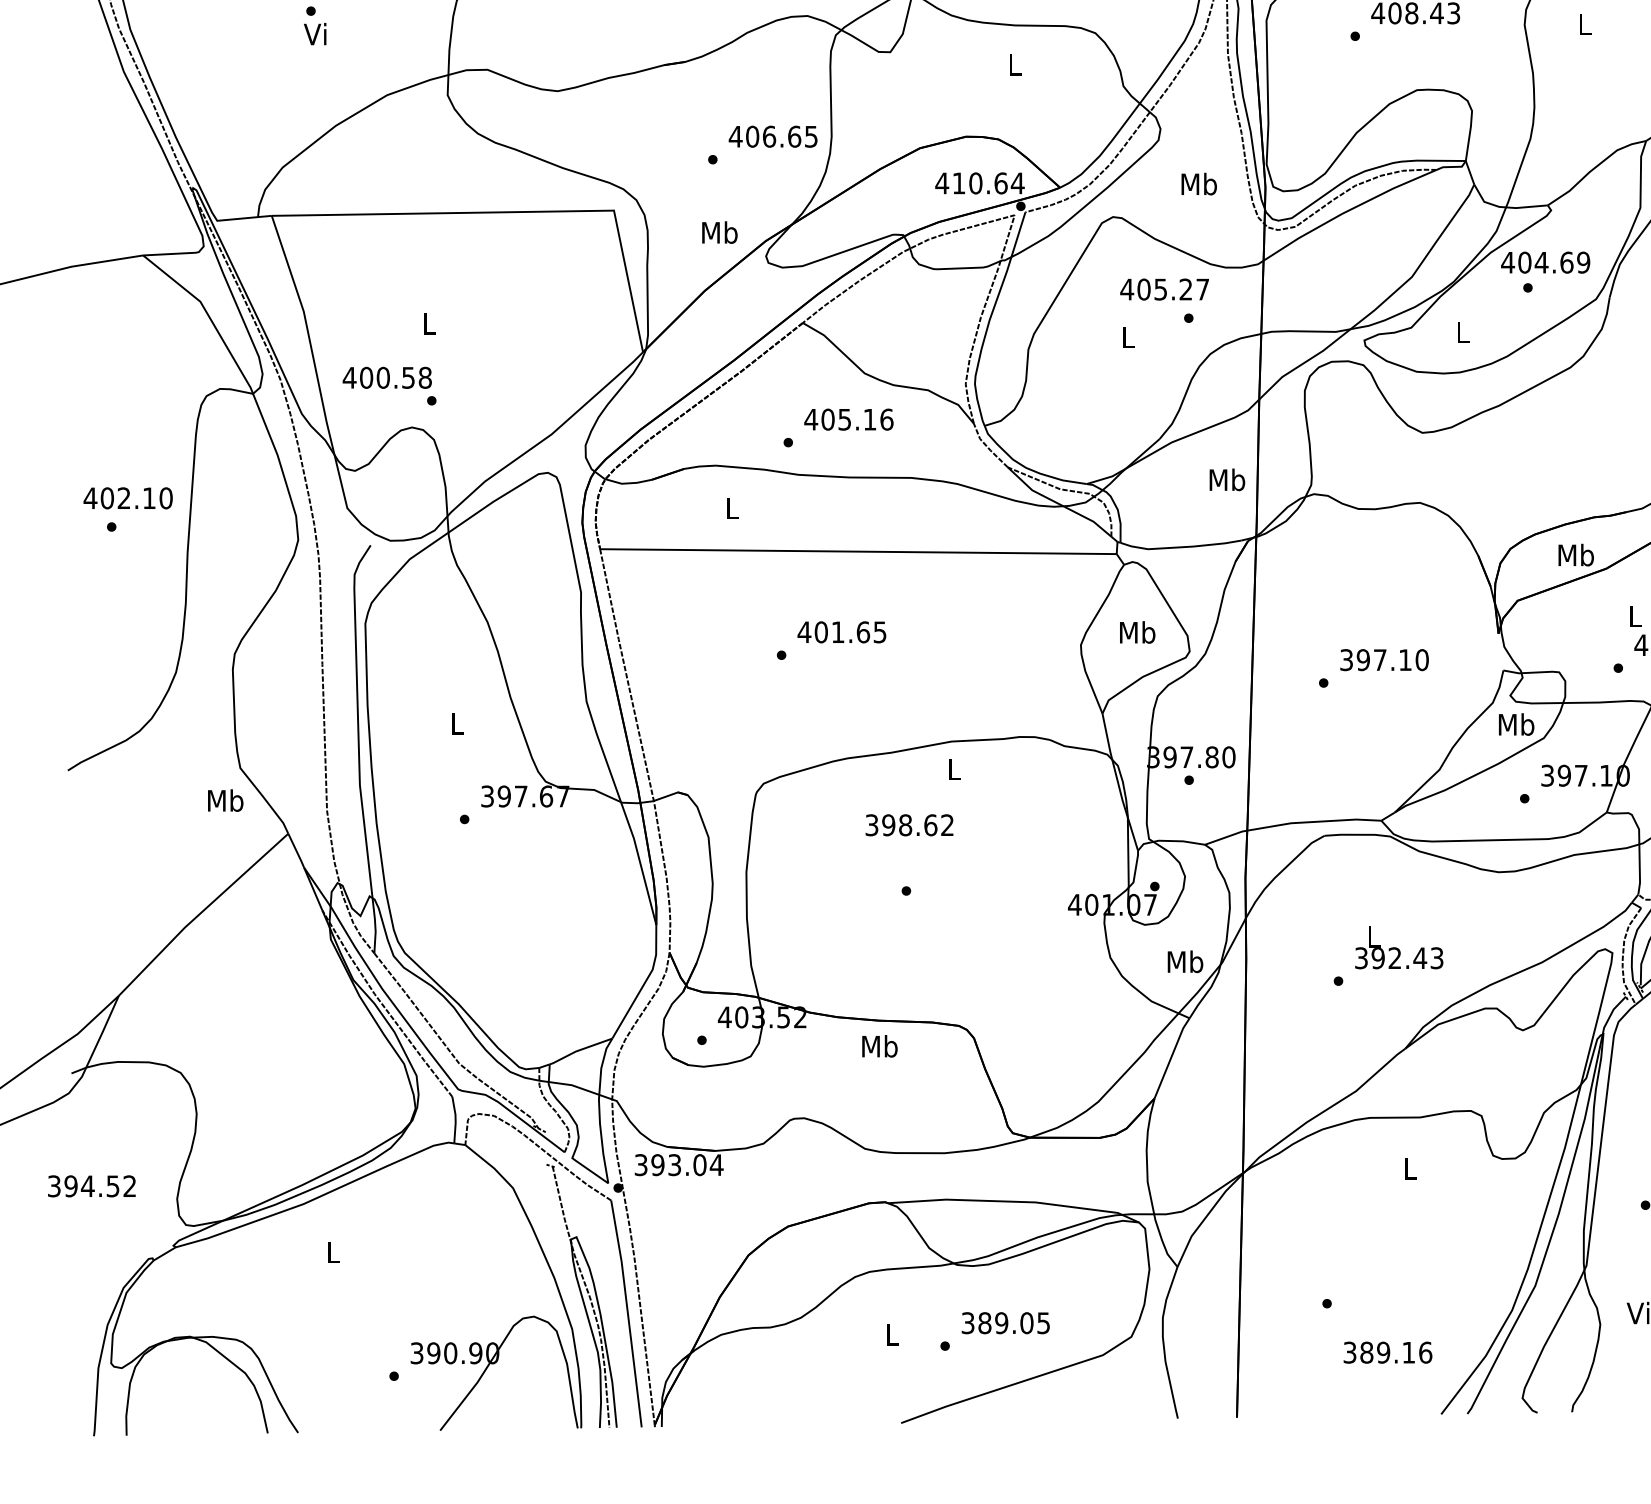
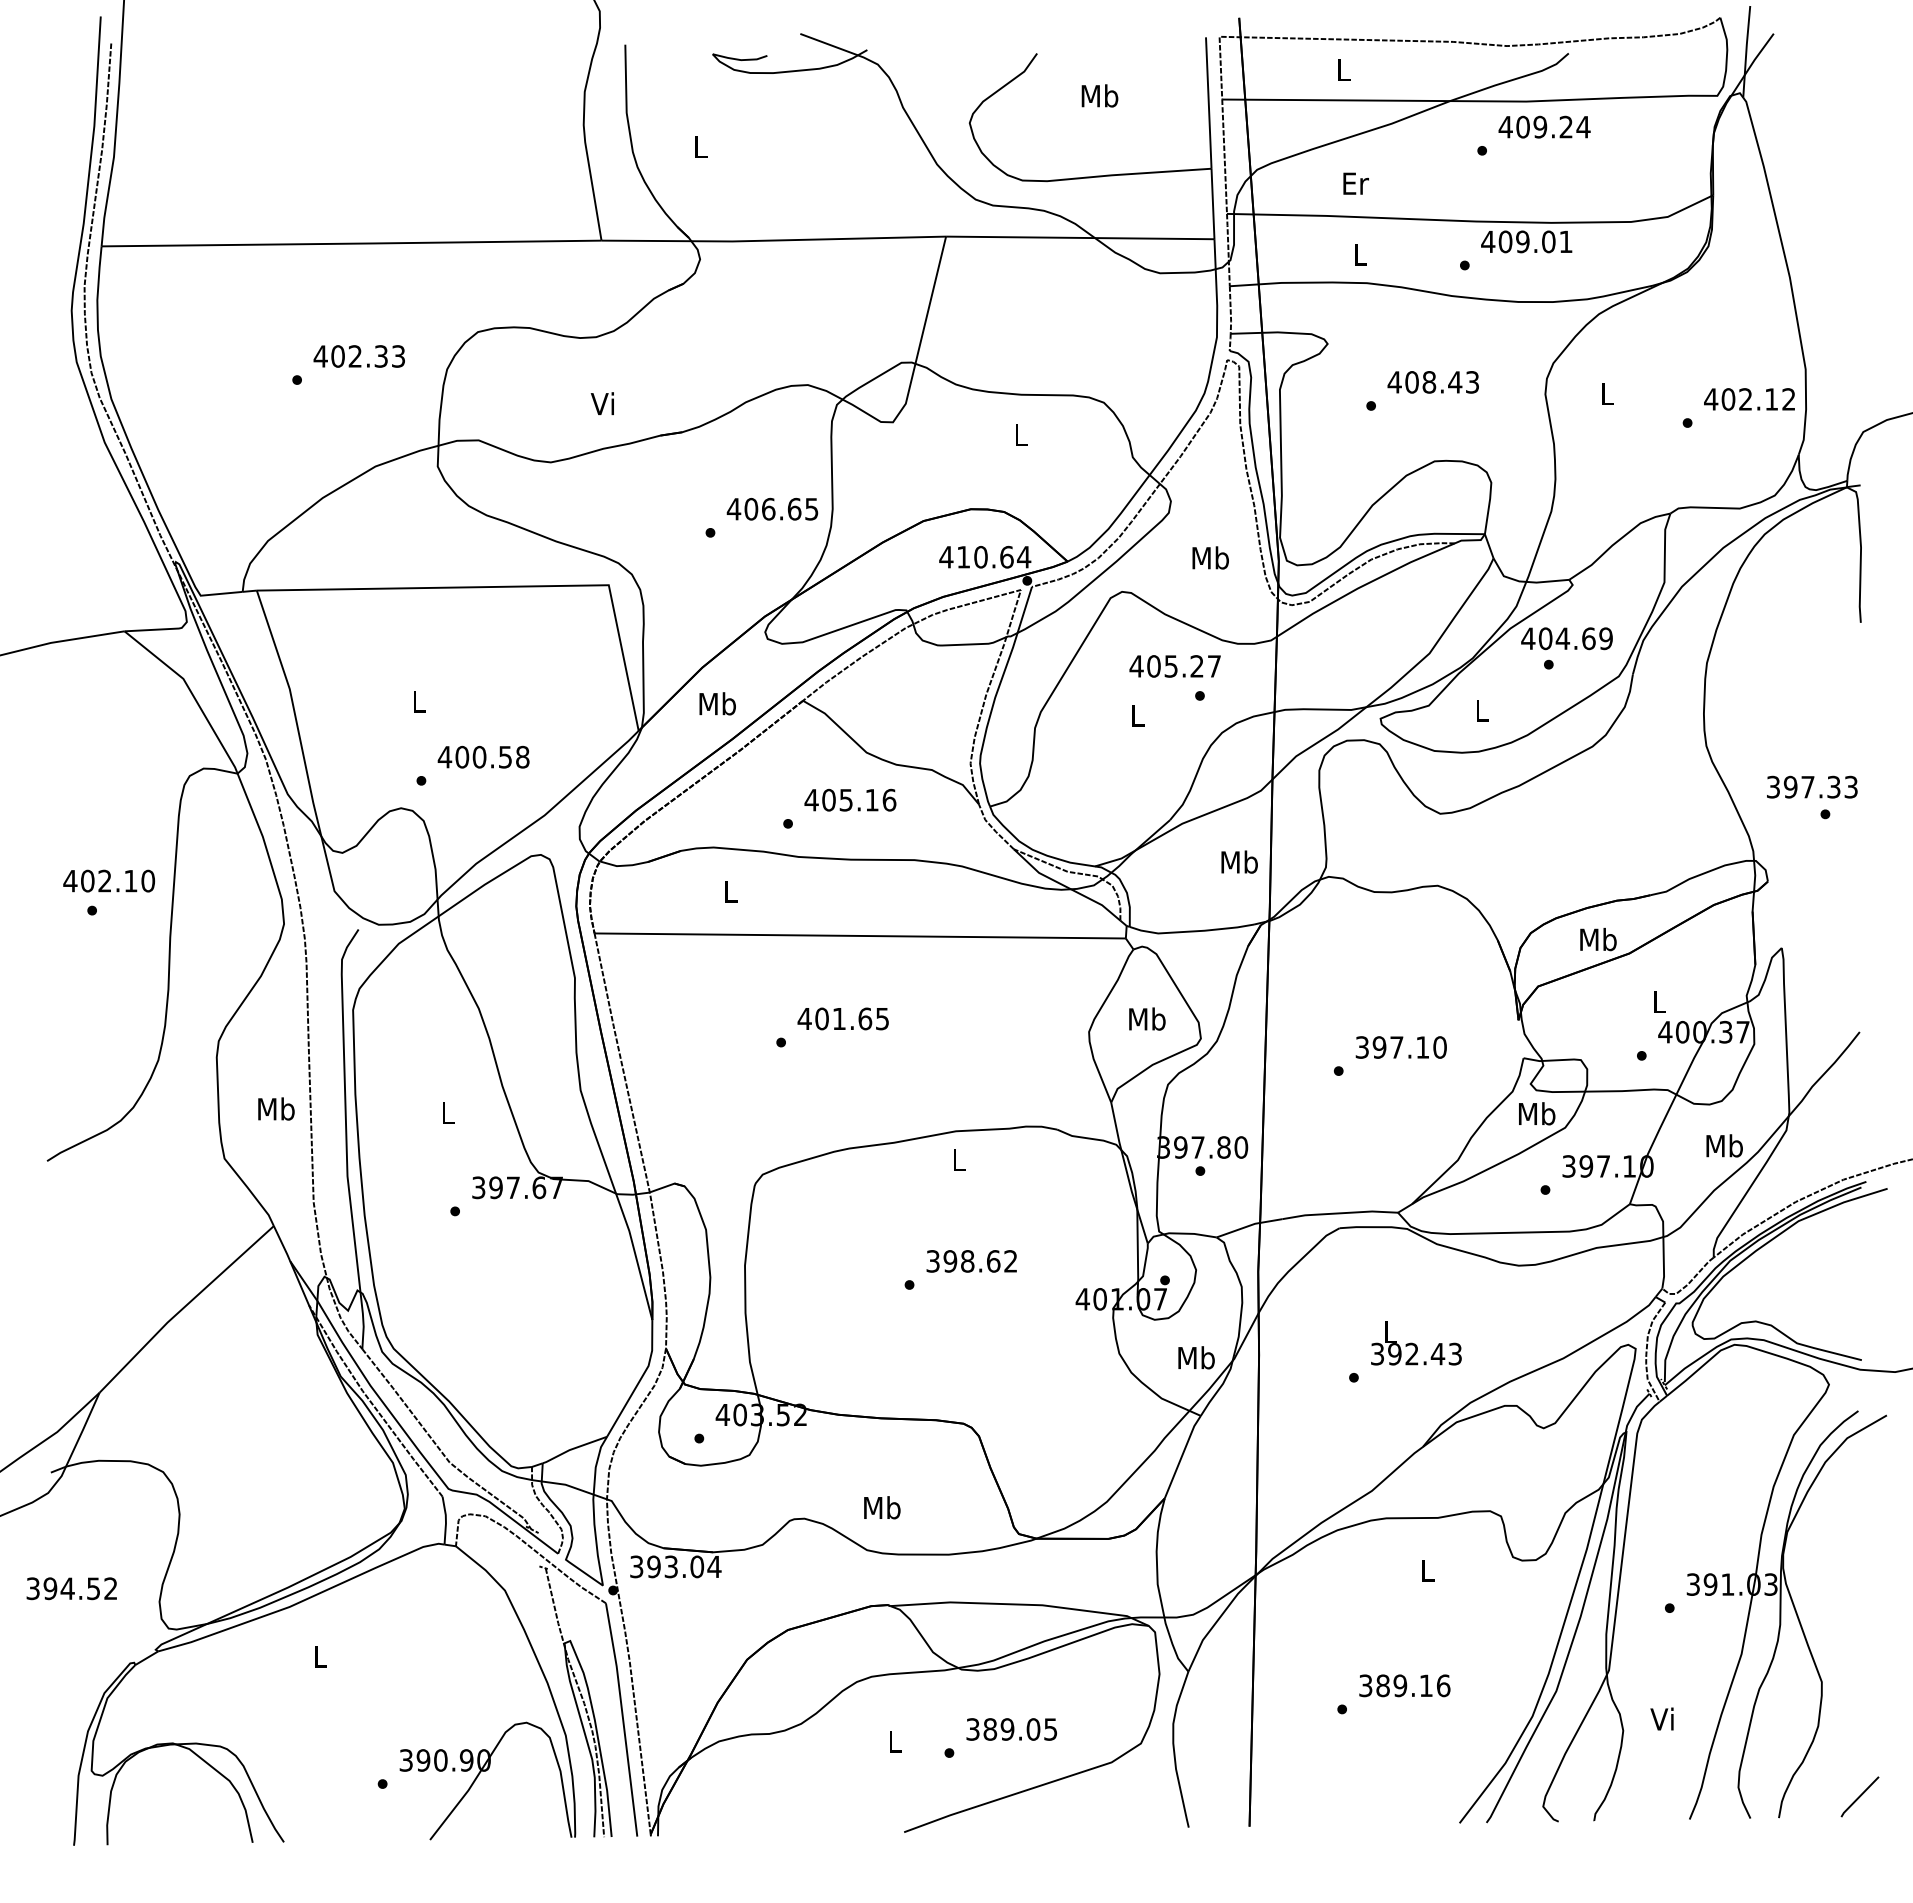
text: (314, 33) -> (601, 403), moved
text: (719, 232) -> (717, 703), moved
text: (387, 377) -> (483, 756), moved
text: (225, 800) -> (276, 1108), moved
text: (909, 825) -> (971, 1261), moved
text: (880, 1046) -> (882, 1507), moved
text: (1387, 1352) -> (1404, 1685), moved

